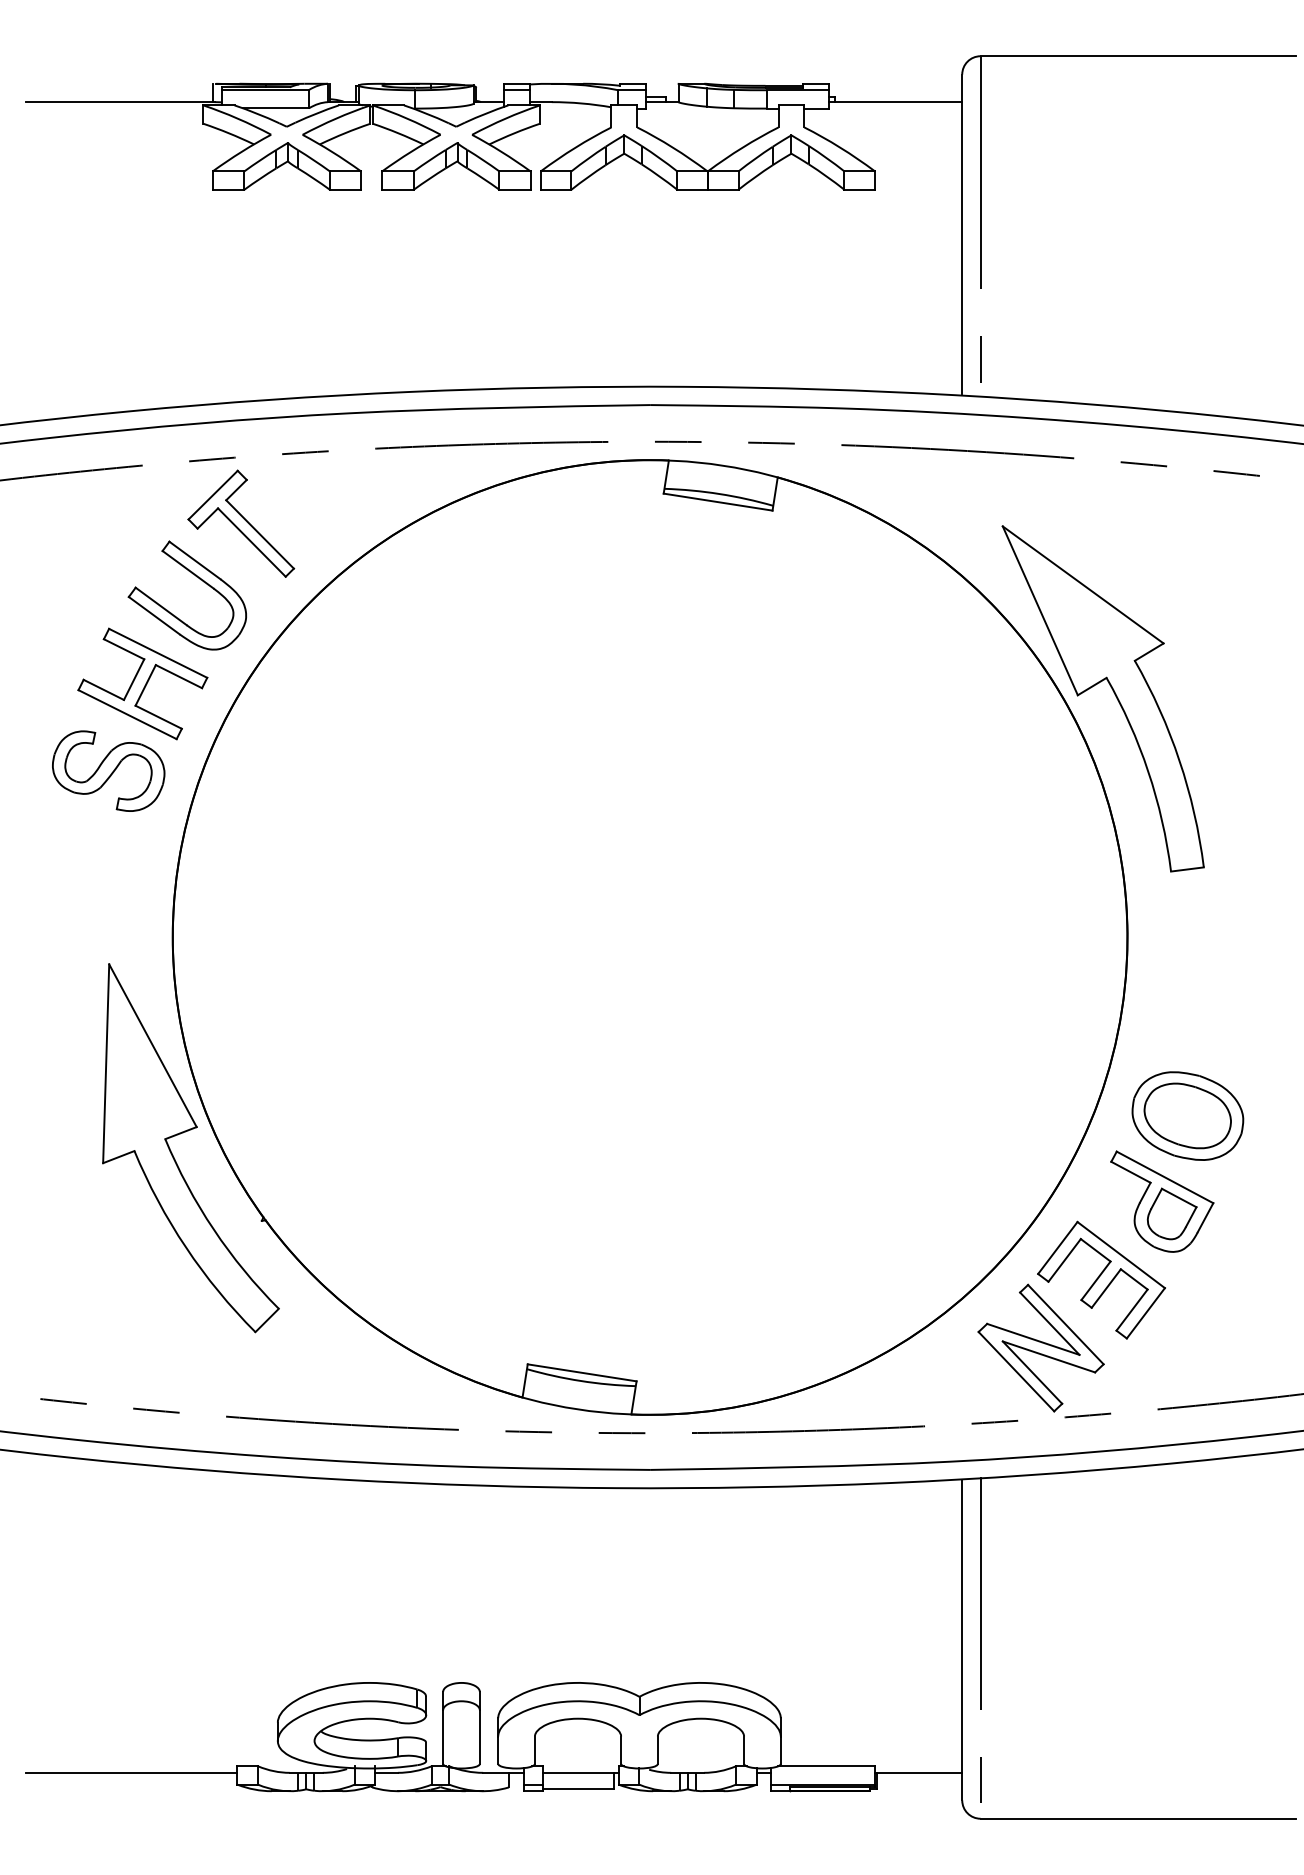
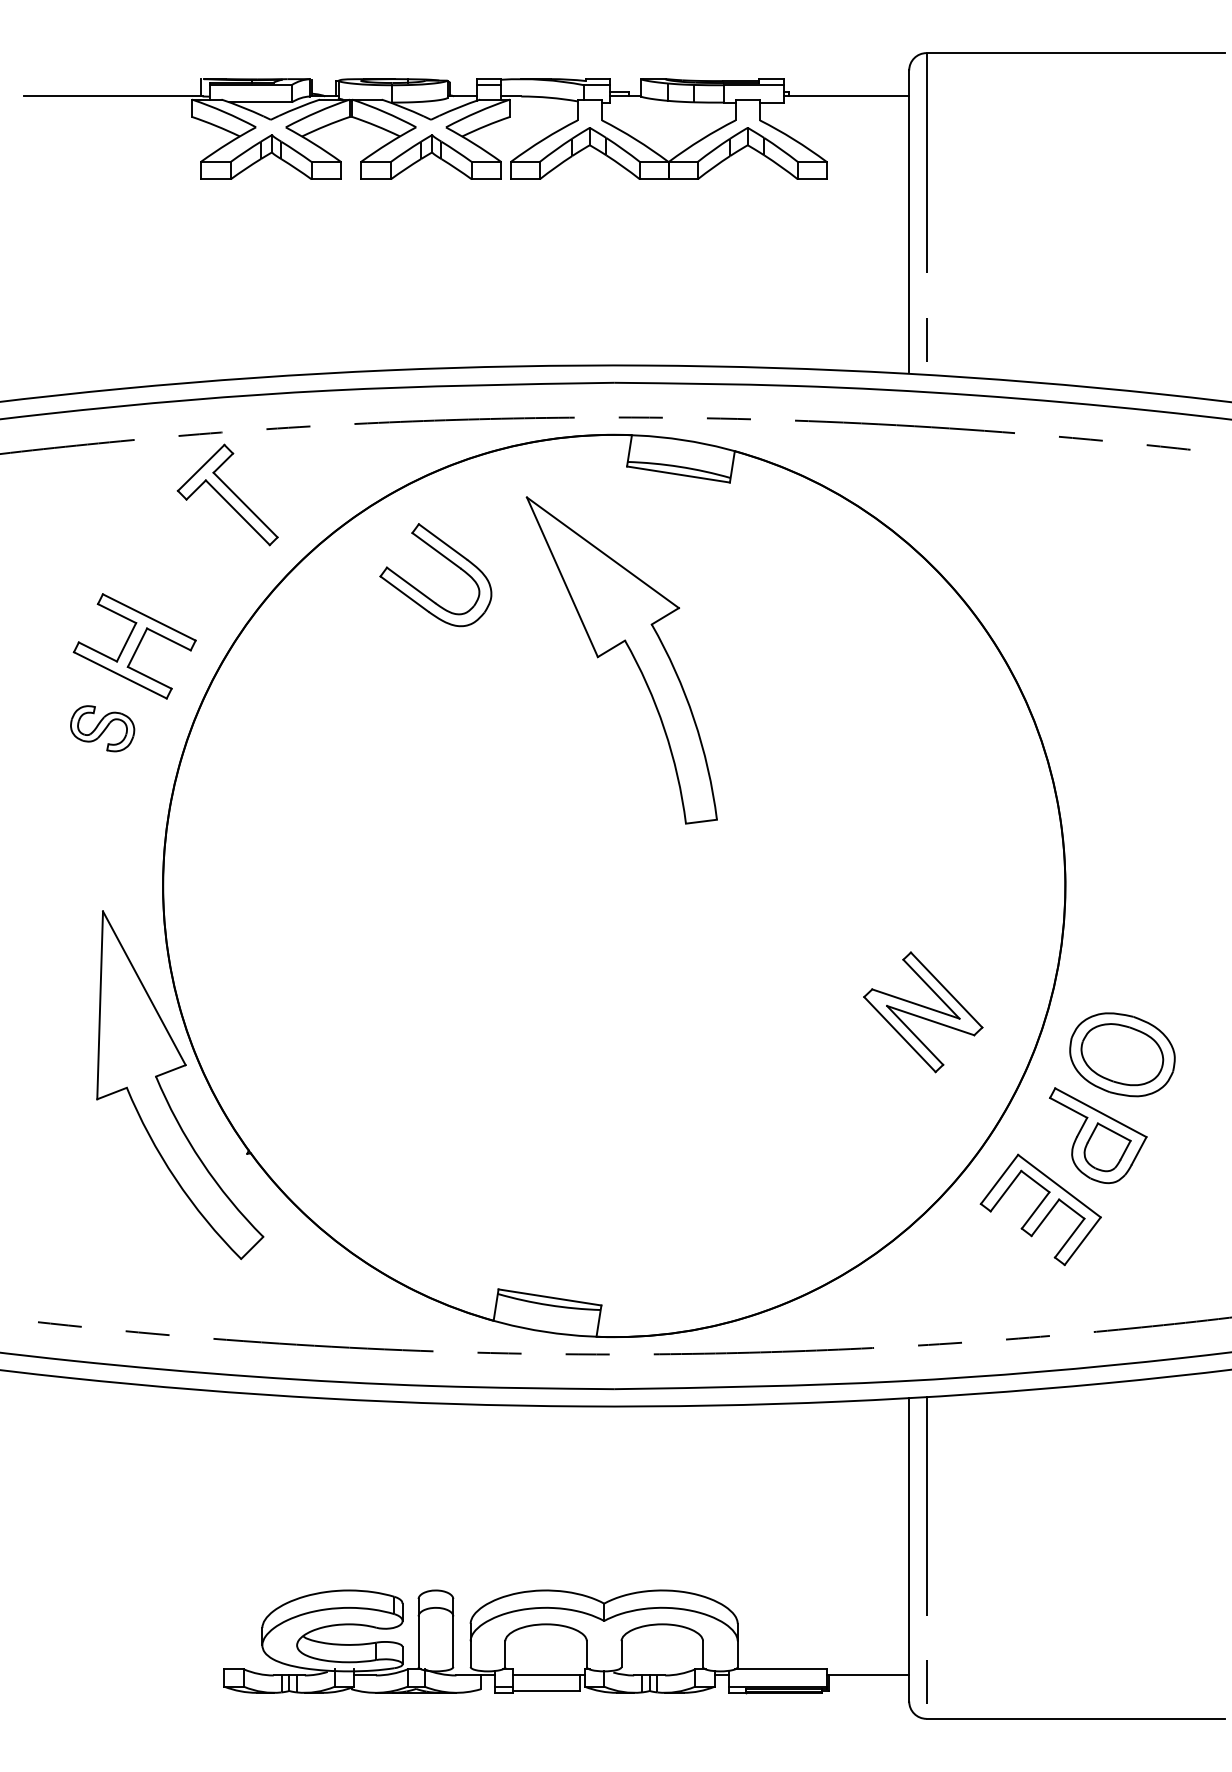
part: (200, 580) -> (448, 560), moved
part: (1113, 692) -> (631, 654), moved
part: (108, 770) -> (102, 728), size x0.6
part: (1040, 1347) -> (922, 1011), moved
line: (131, 1772) -> (124, 1675), removed

